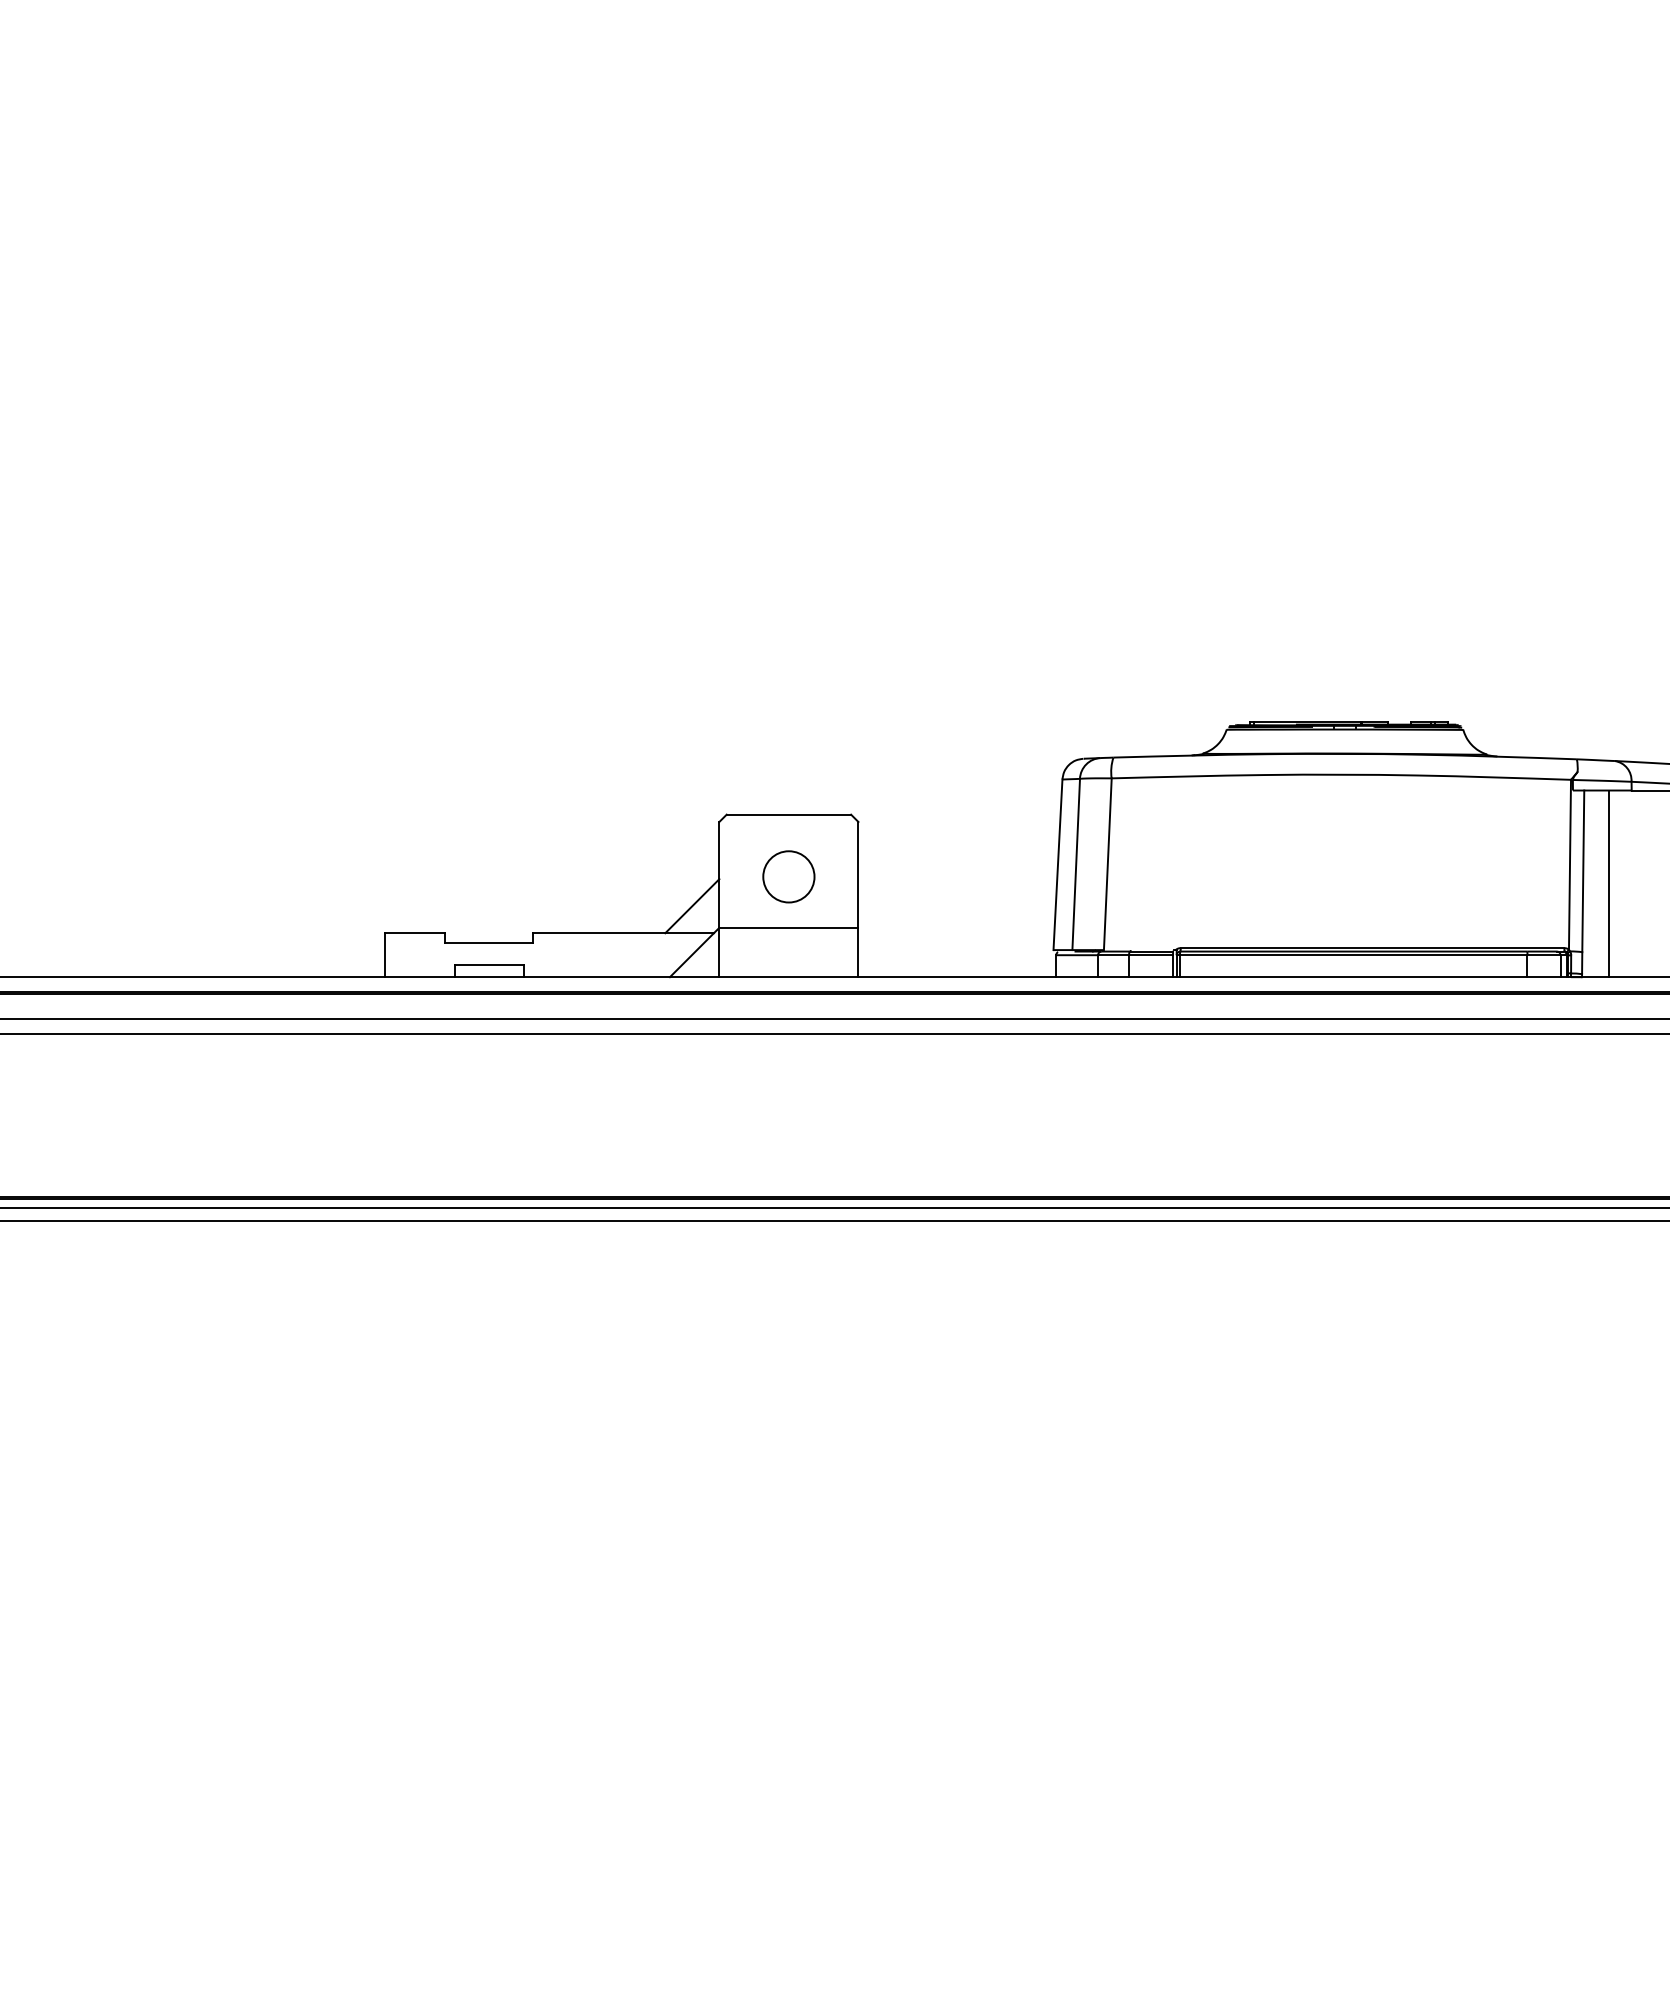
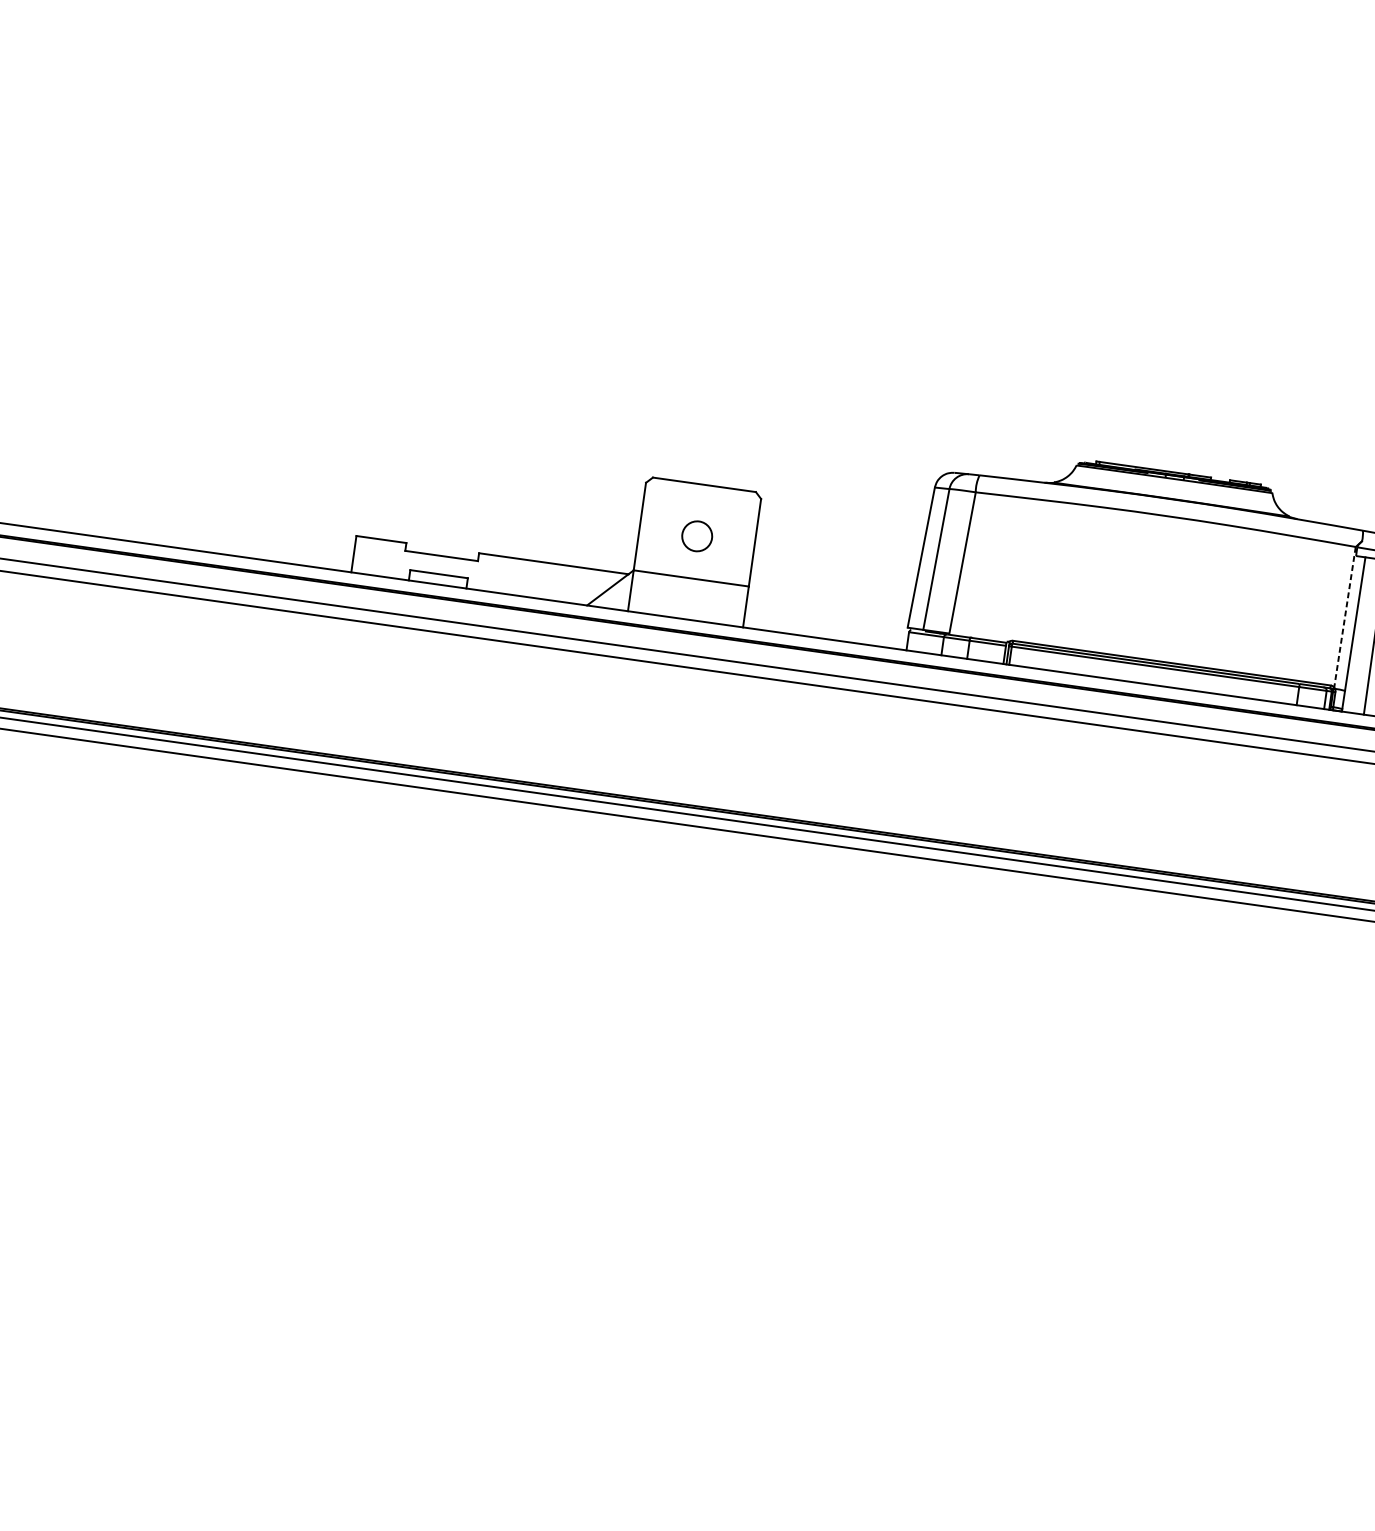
line: (1570, 864) -> (1345, 616), solid -> dashed
circle: (788, 876) -> (696, 535), size x0.7
line: (692, 906) -> (613, 549), removed

